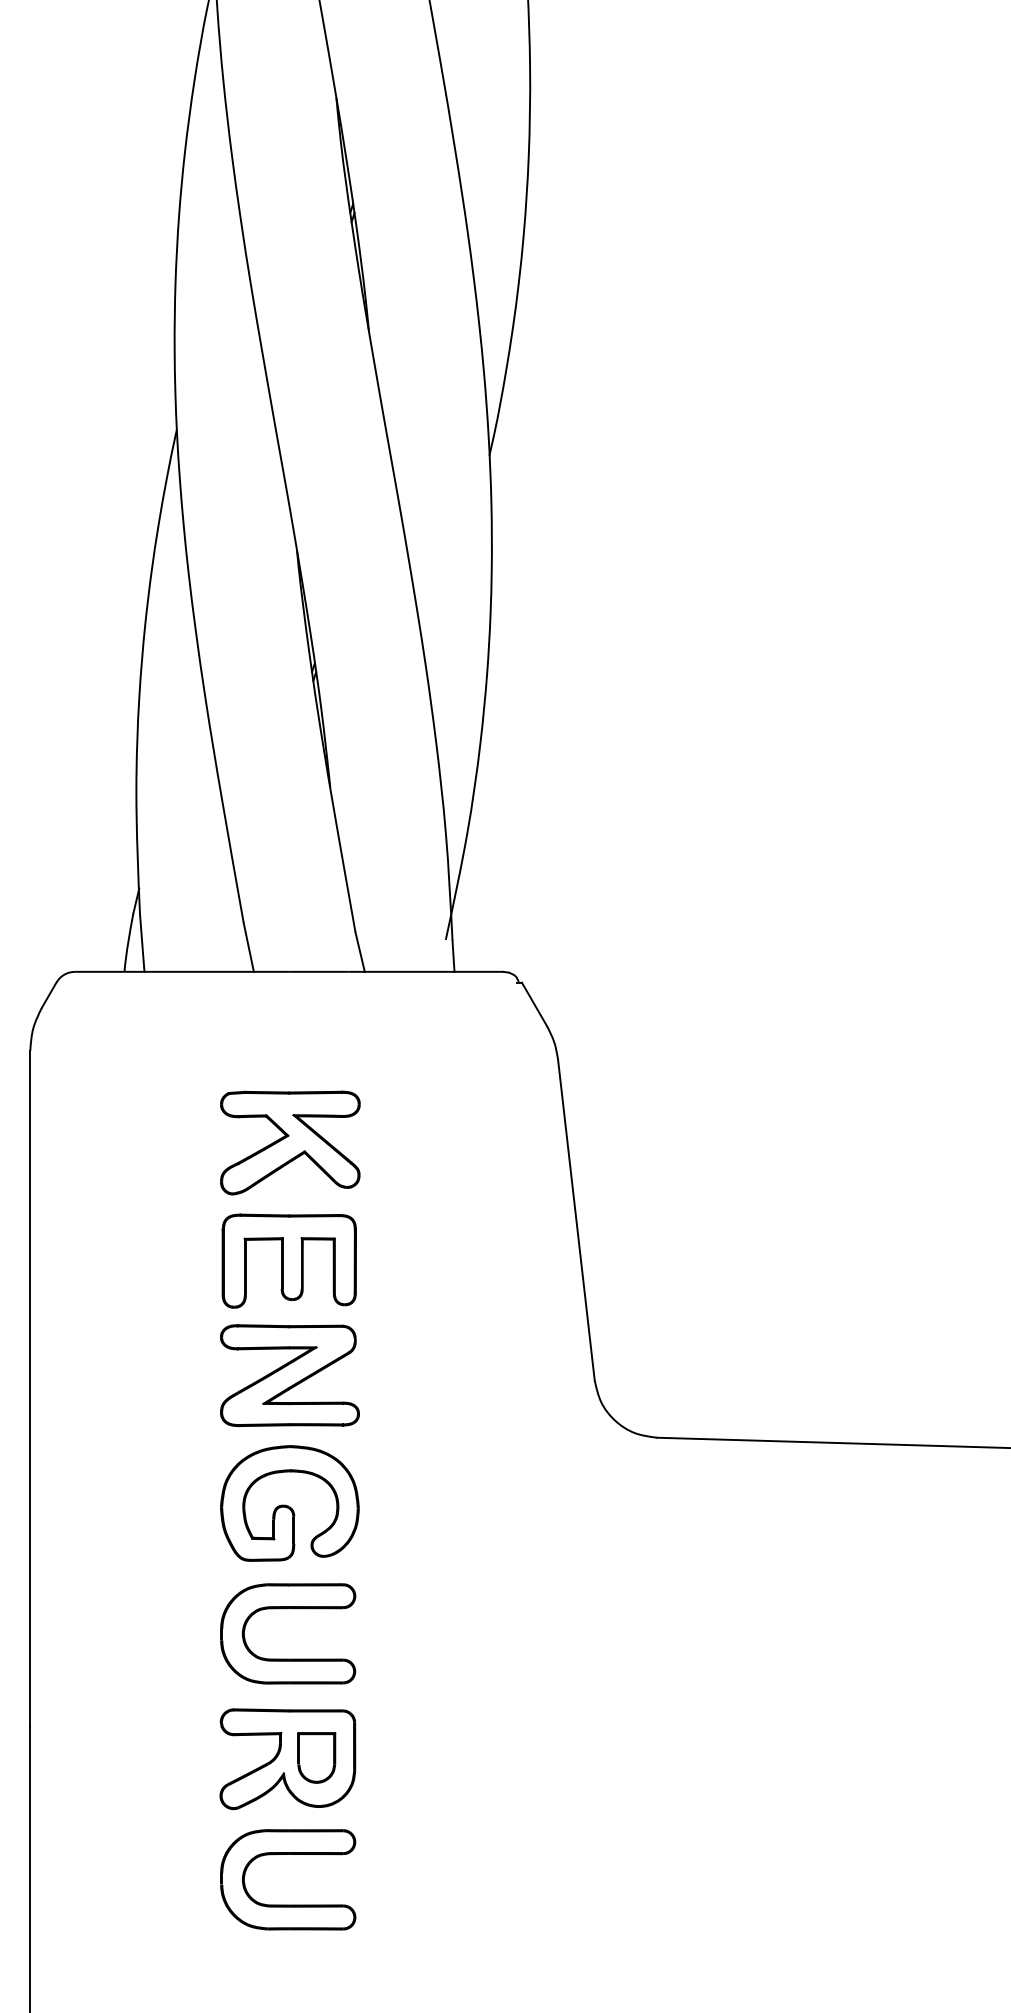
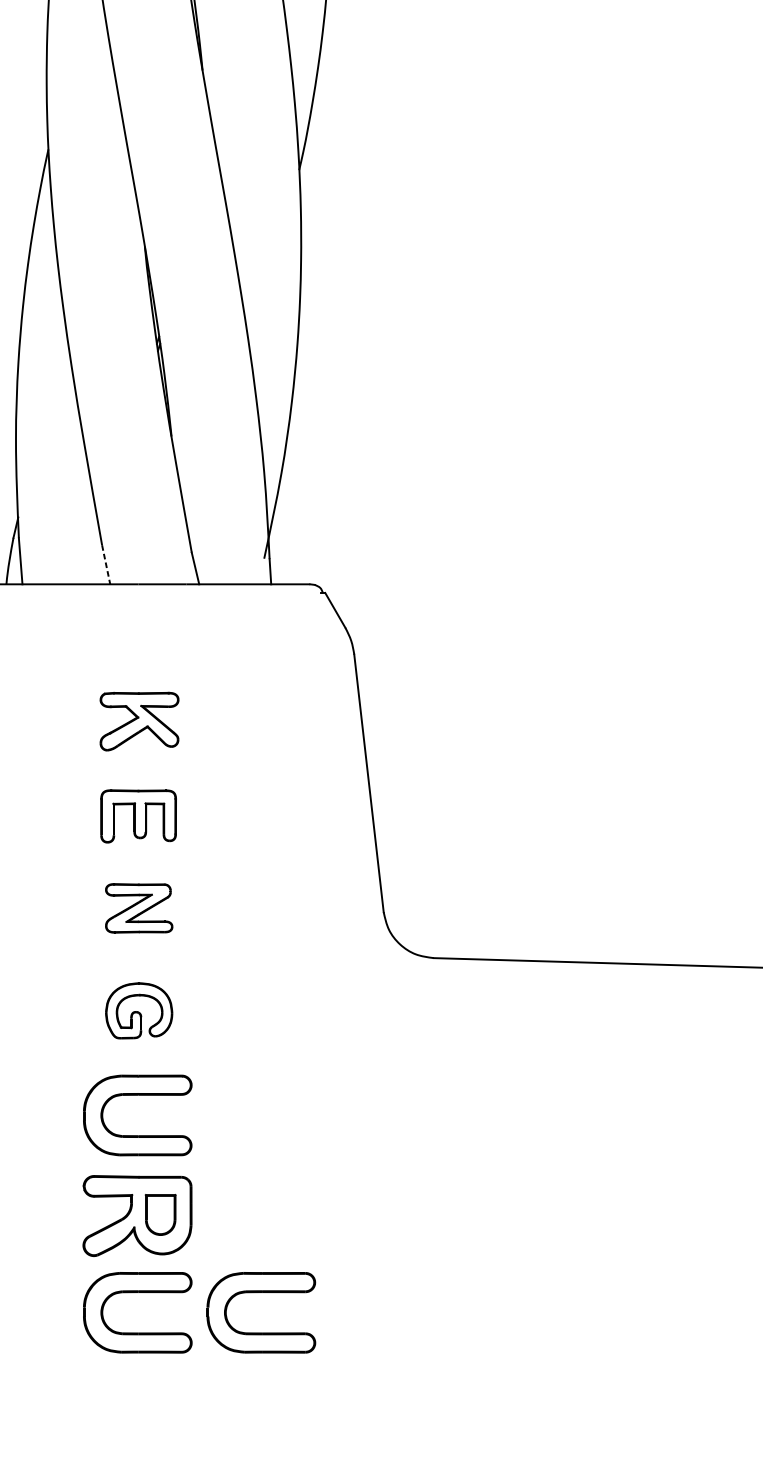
line: (248, 947) -> (105, 564), solid -> dashed
part: (290, 1142) -> (139, 721), size x0.7
part: (288, 1260) -> (138, 815), size x0.7
part: (289, 1375) -> (138, 908), size x0.6
part: (289, 1503) -> (138, 1010), size x0.6
part: (442, 1854) -> (261, 1292), added

